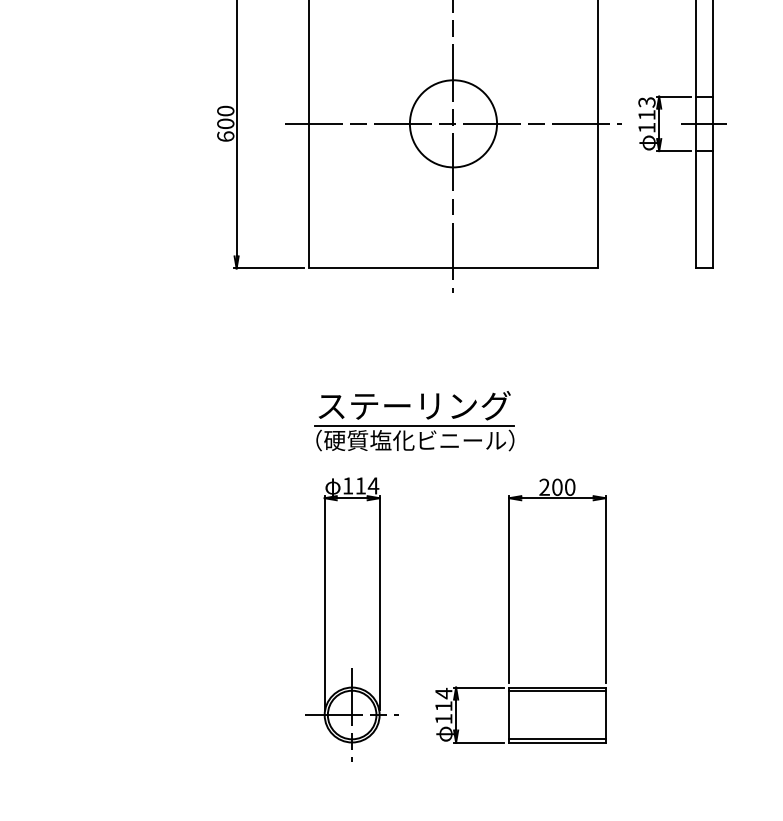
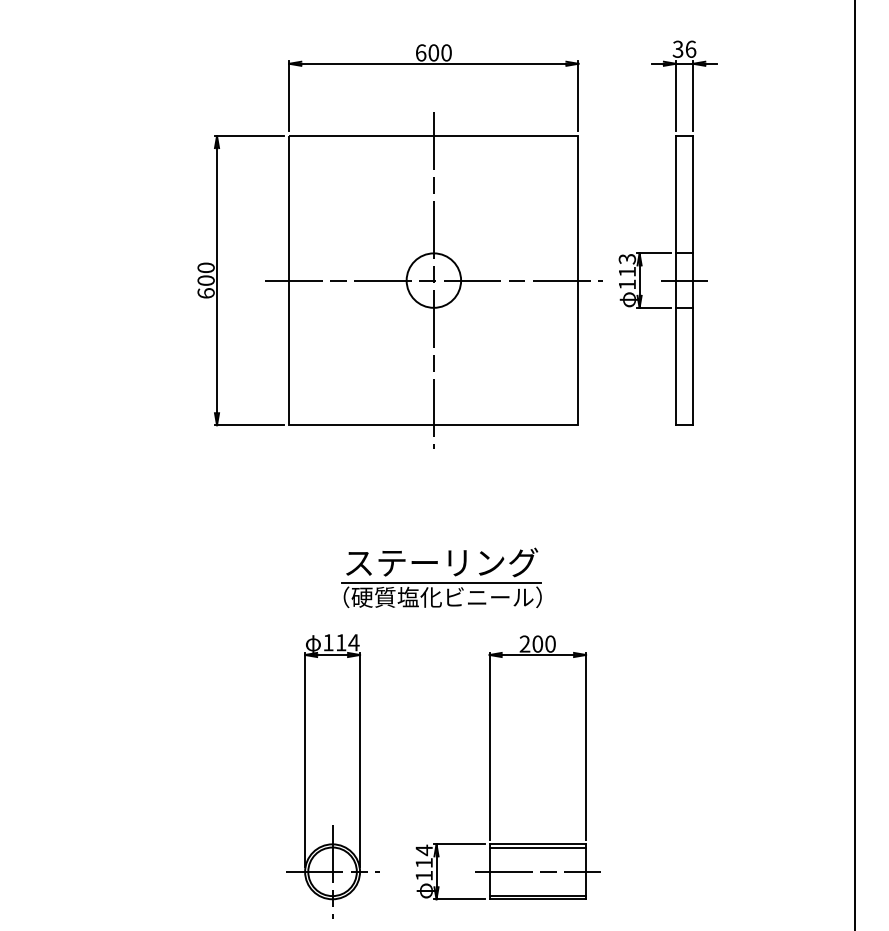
circle: (453, 123) -> (433, 280), size x0.62
part: (414, 420) -> (441, 577), moved
line: (557, 714) -> (537, 871), added

